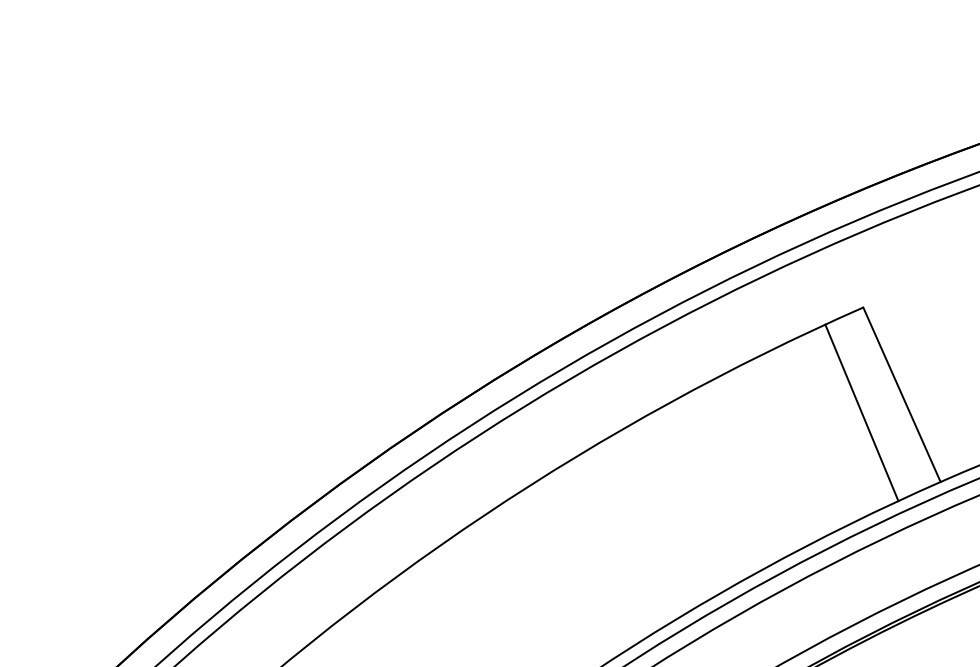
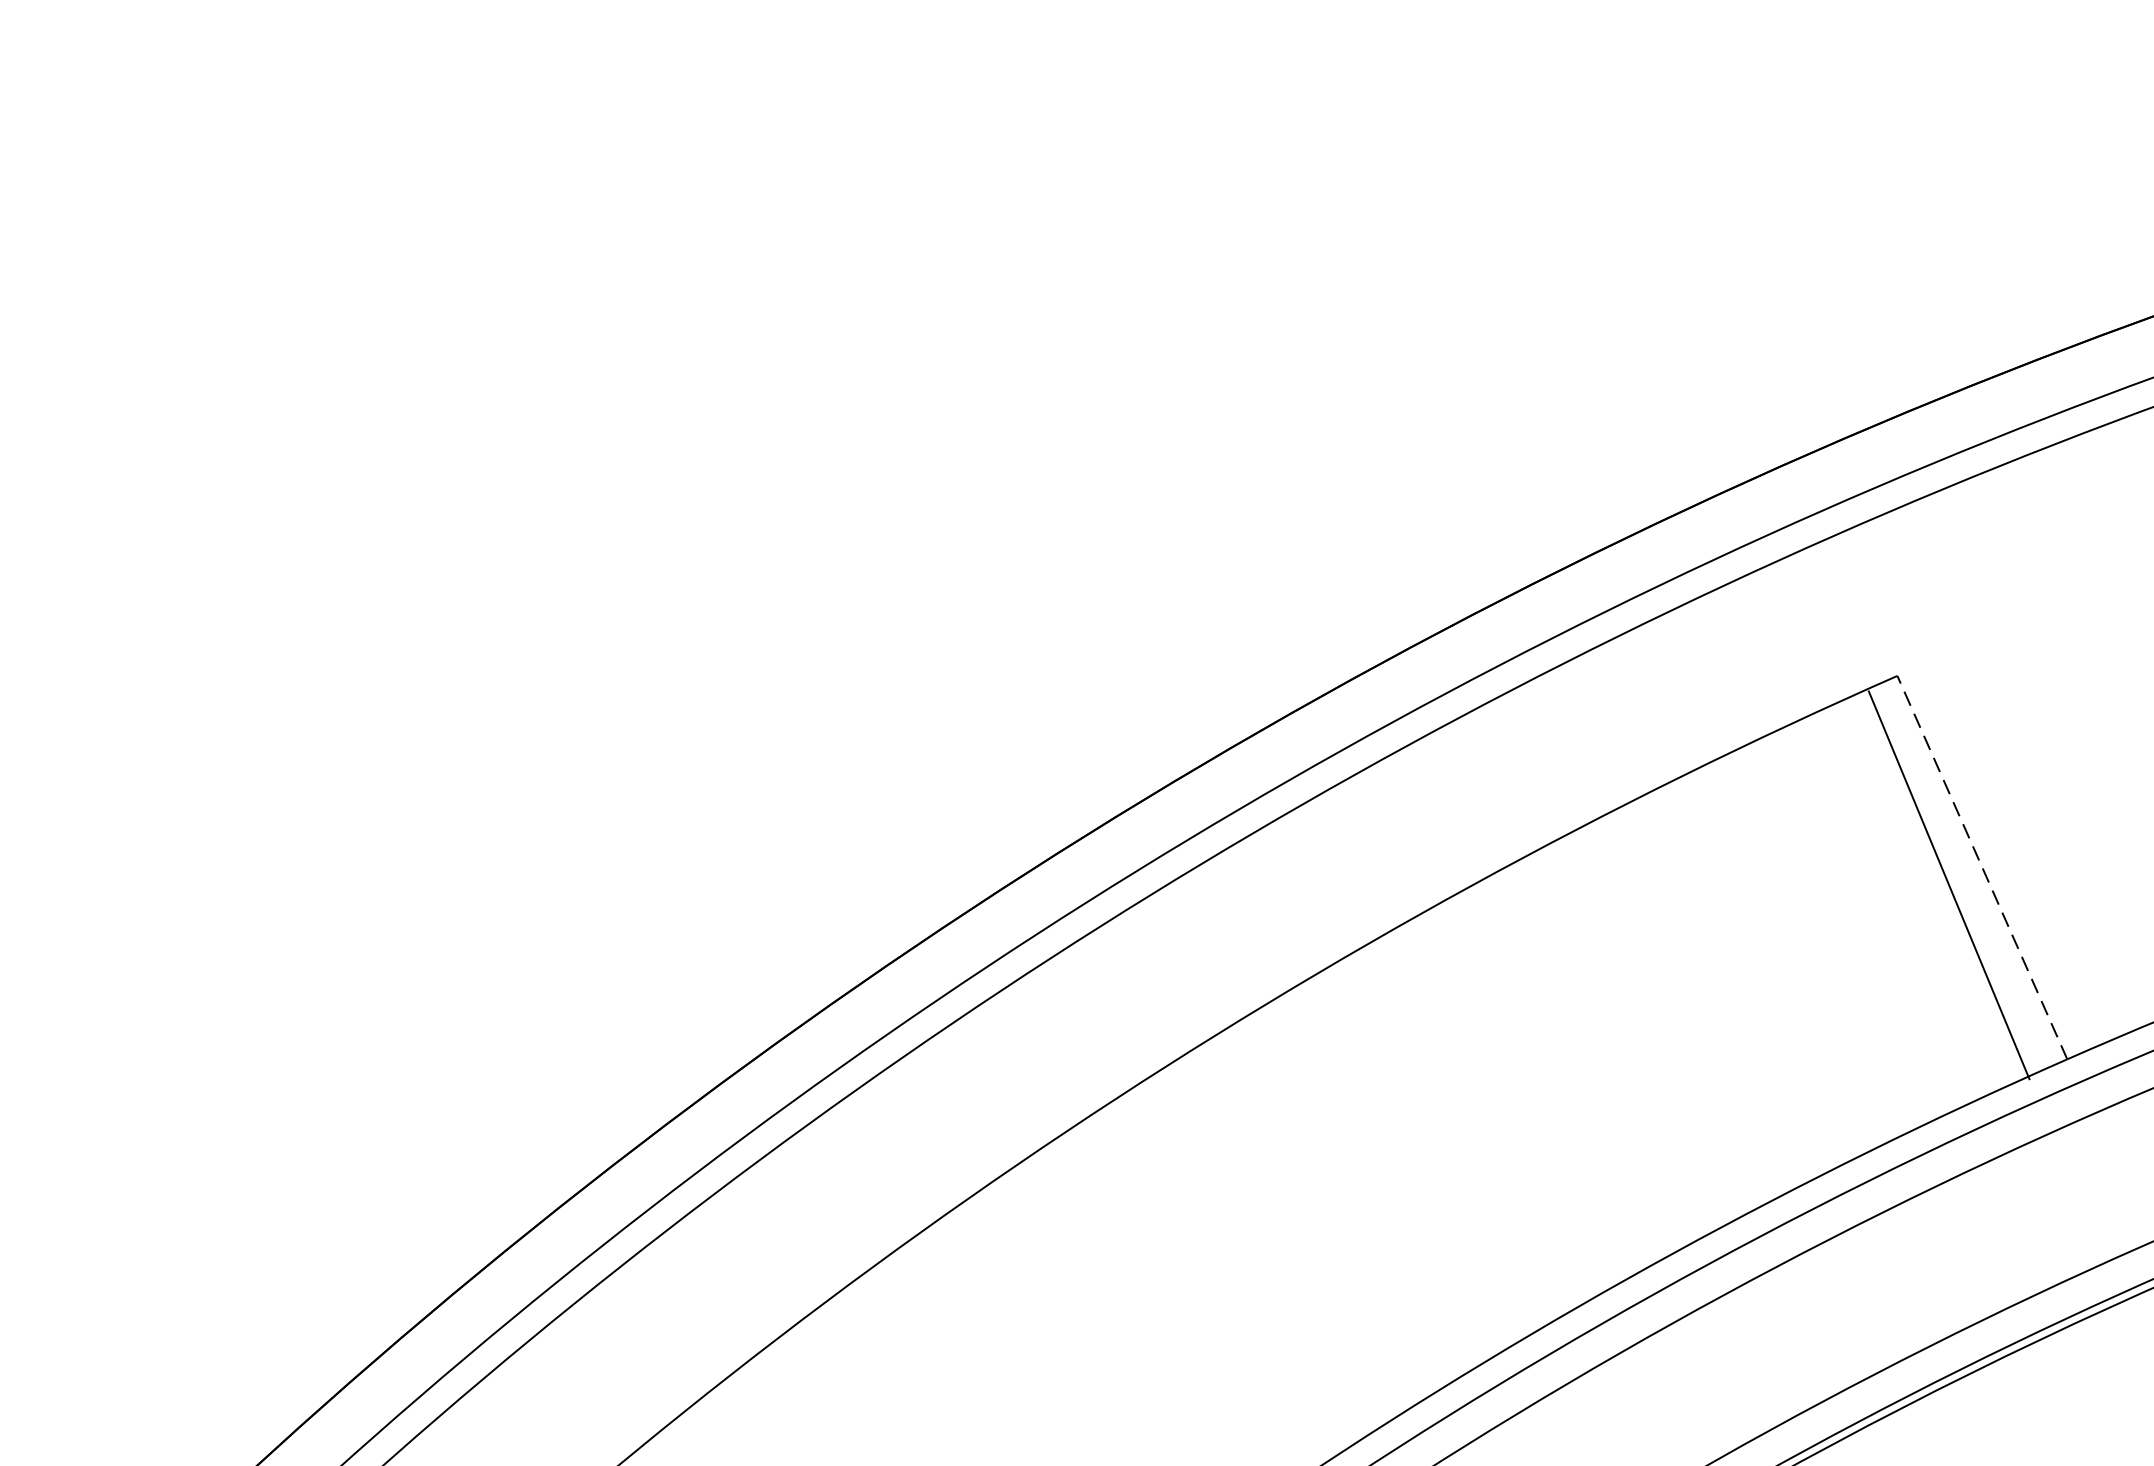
line: (901, 394) -> (1981, 867), solid -> dashed
line: (861, 412) -> (1948, 884), moved

